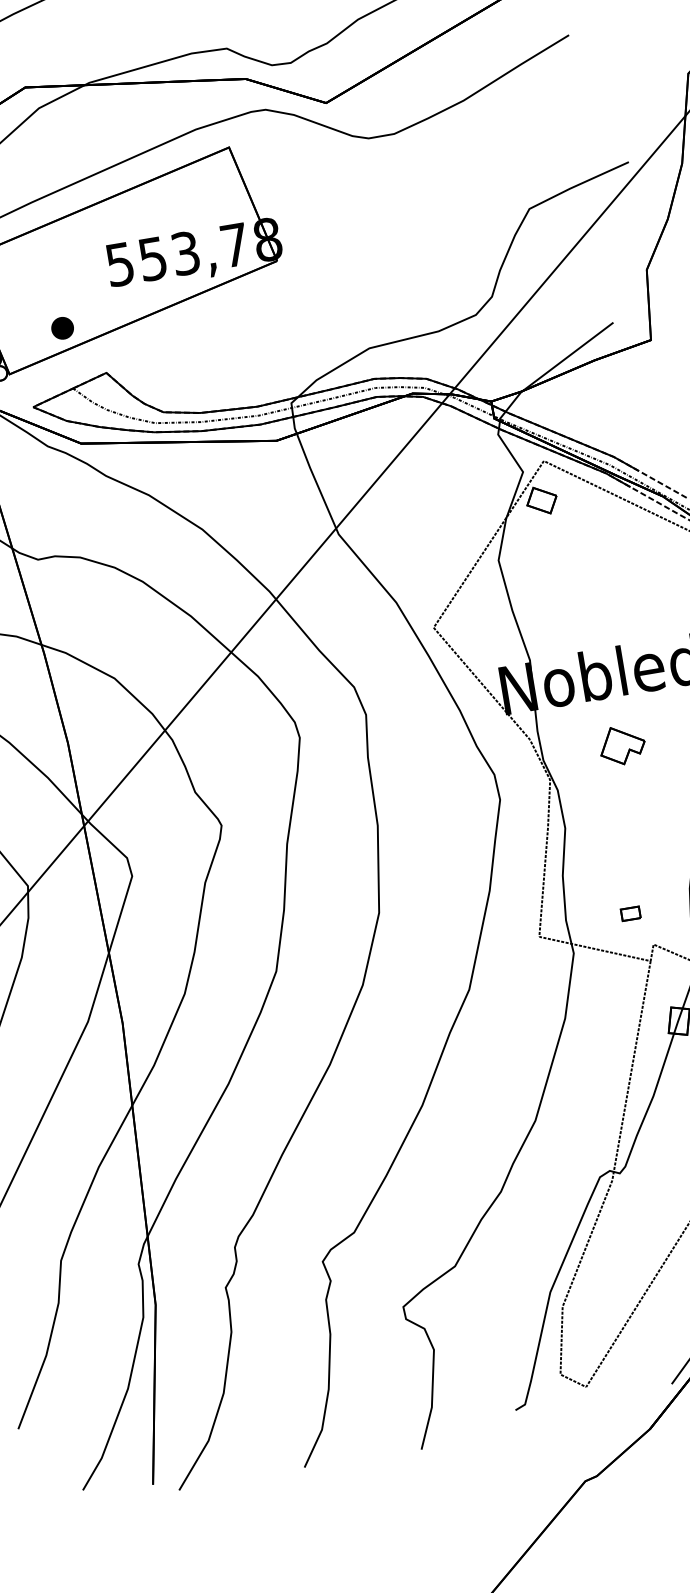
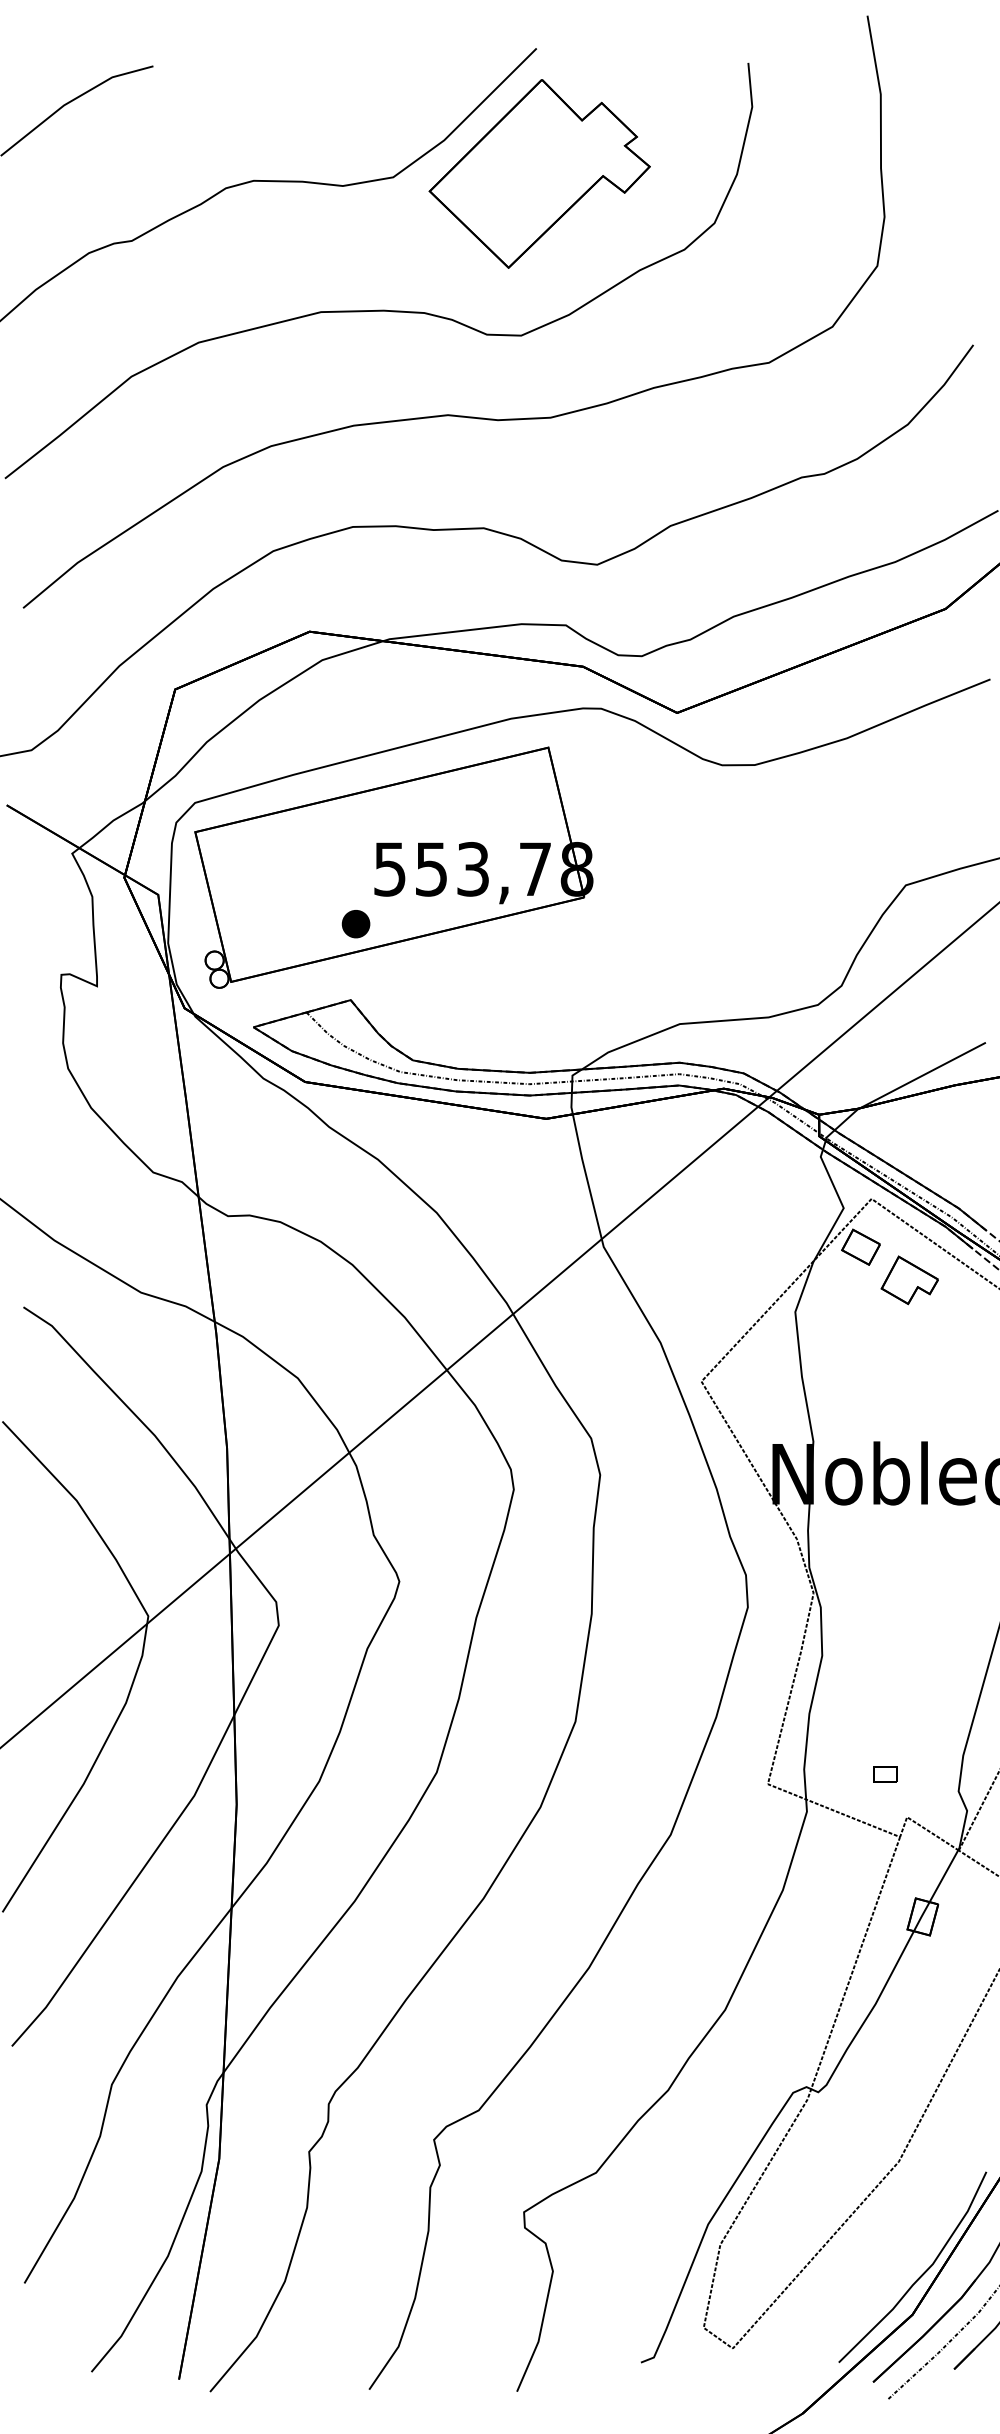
part: (62, 328) -> (355, 924), moved
part: (622, 745) -> (909, 1280), moved

